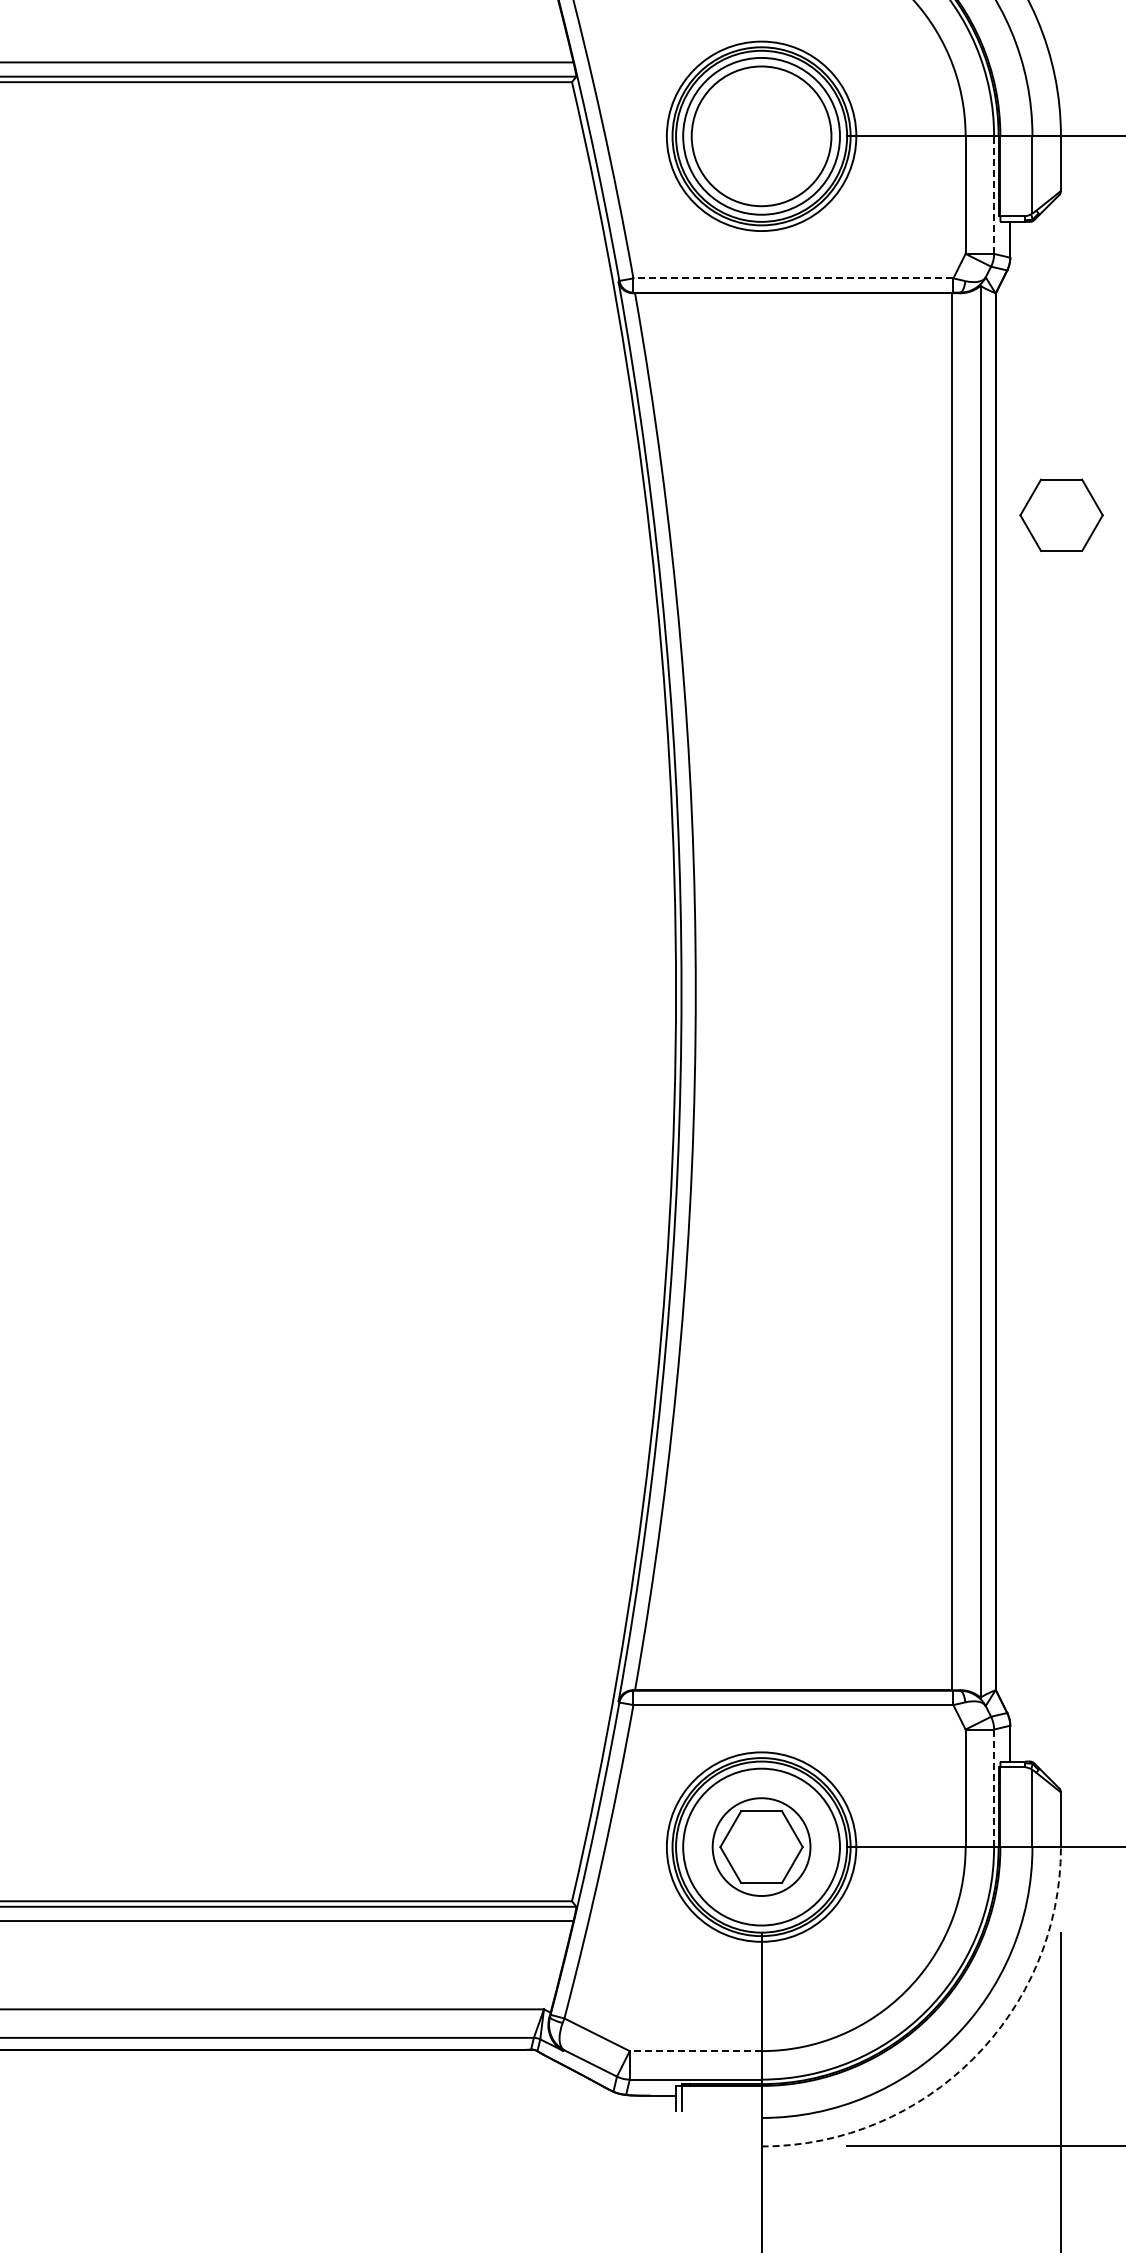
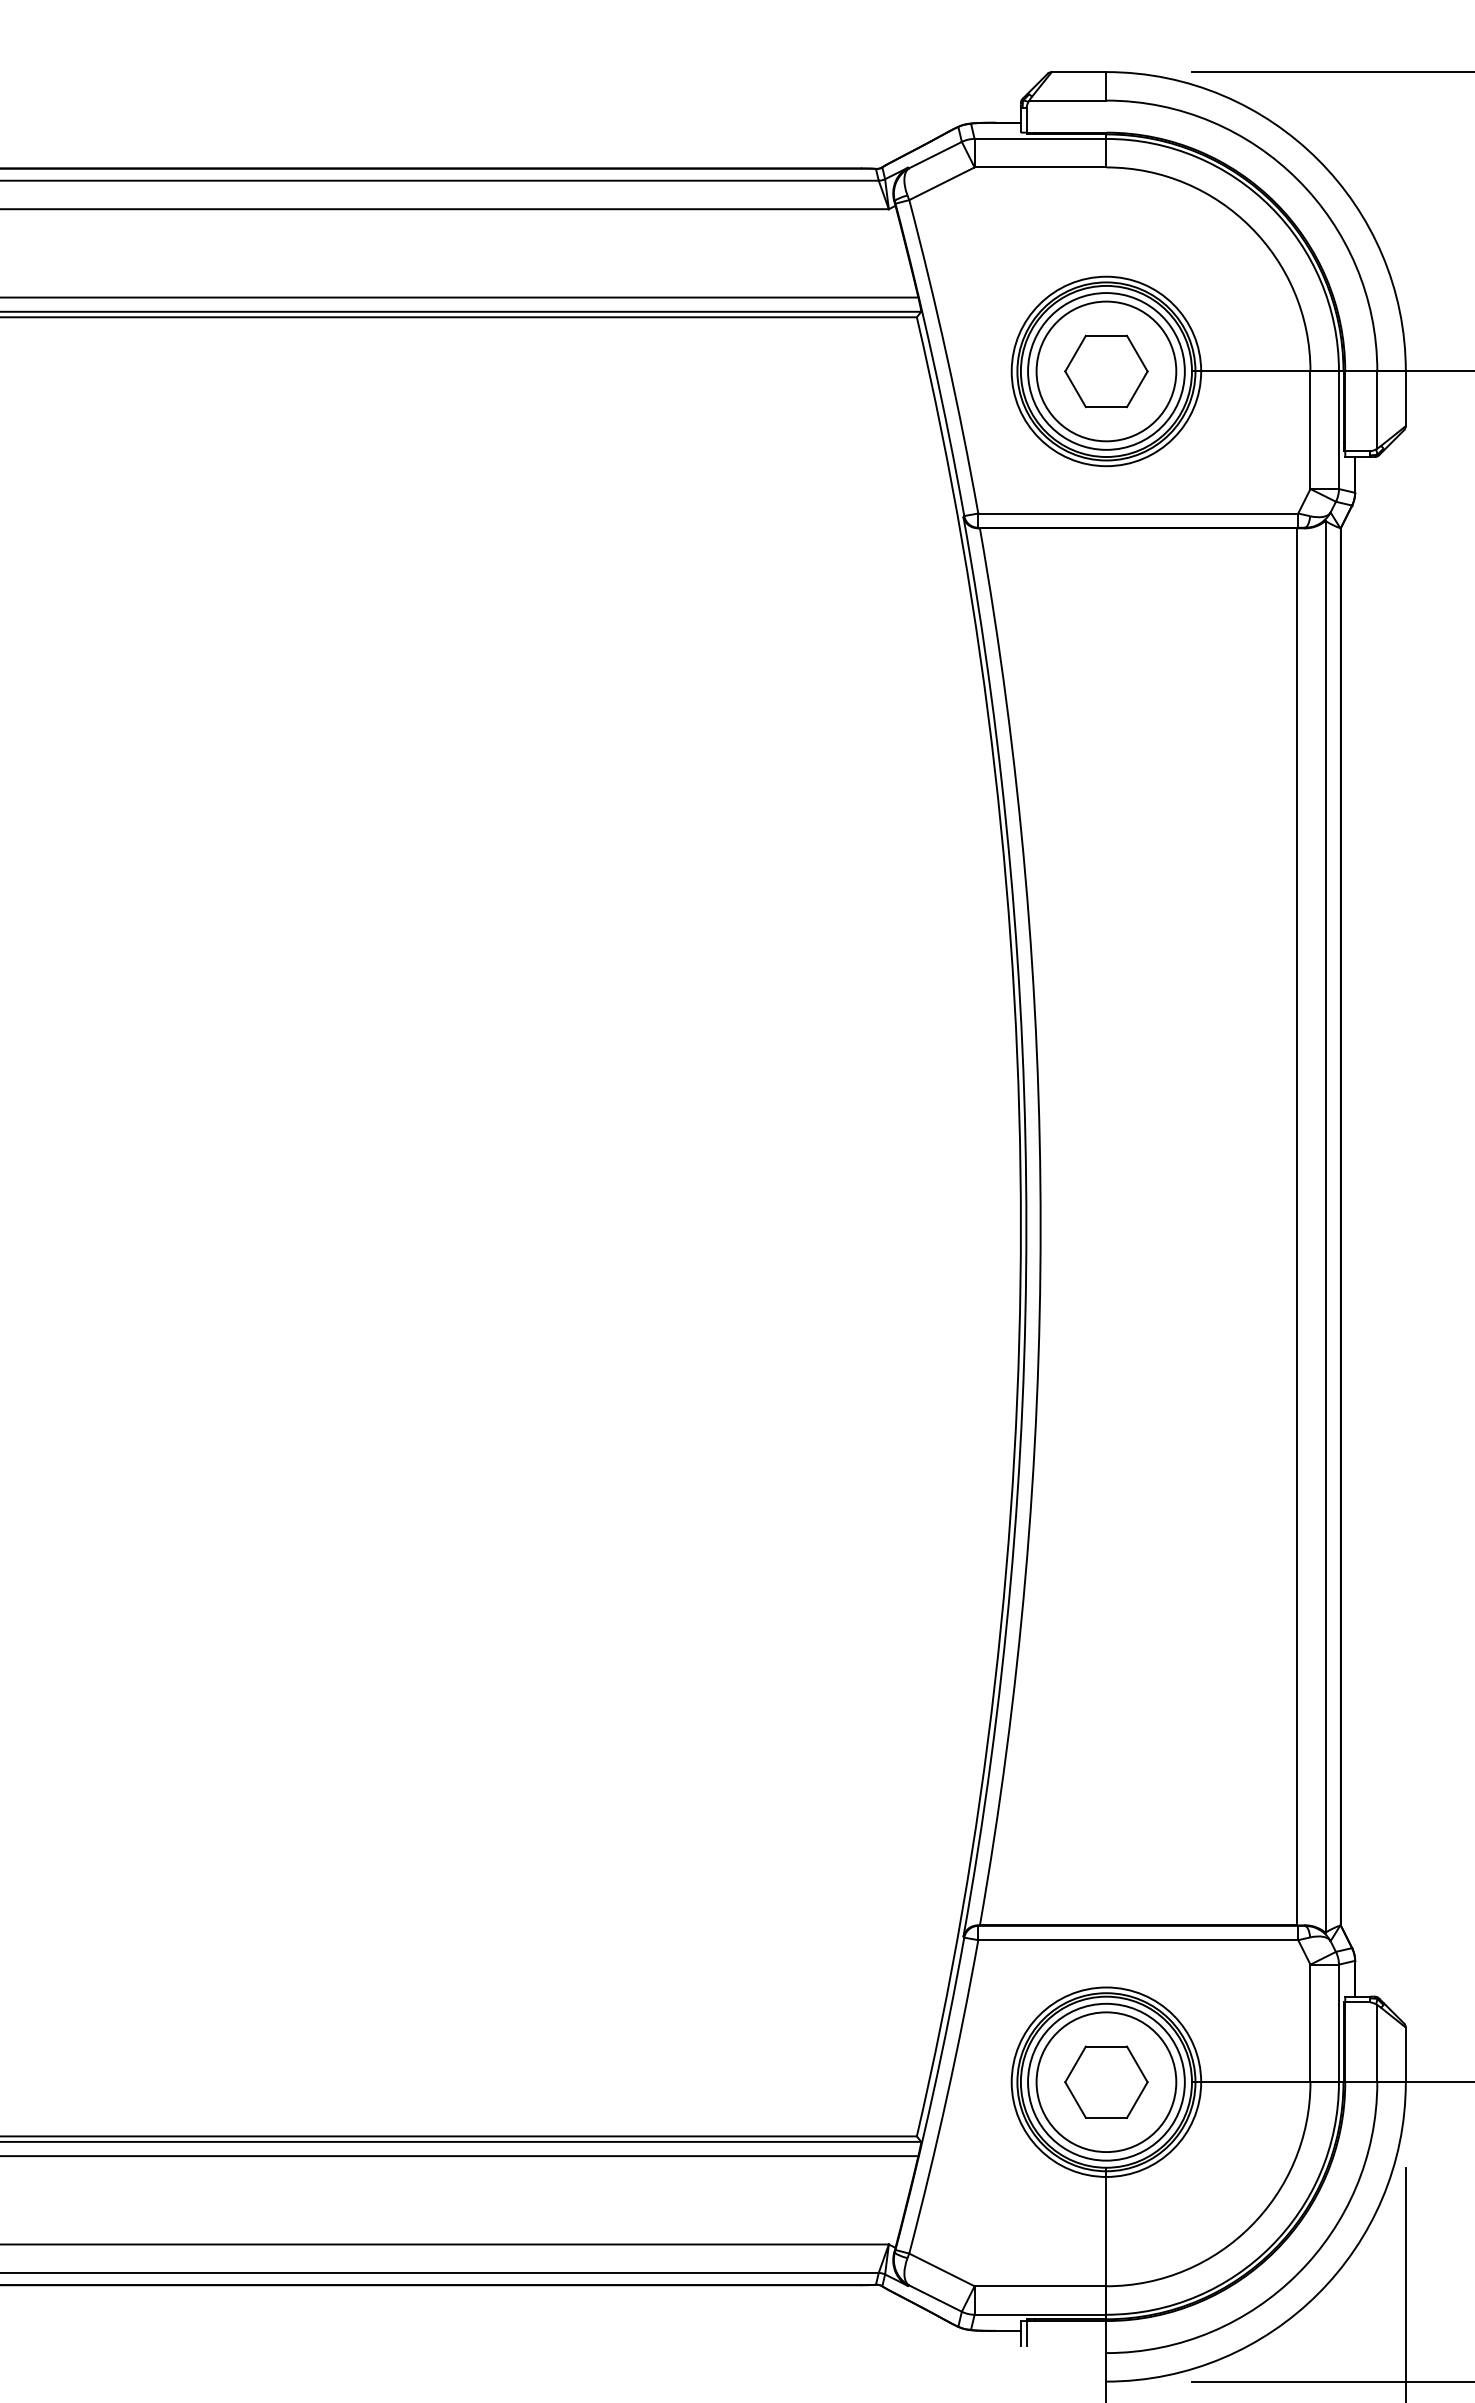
line: (993, 195) -> (1338, 430), dashed -> solid
line: (793, 278) -> (1138, 513), dashed -> solid
part: (1061, 515) -> (1106, 371), moved
line: (993, 1788) -> (1338, 2023), dashed -> solid
circle: (761, 1847) -> (1106, 2082), size x1.43
line: (695, 2051) -> (1040, 2286), dashed -> solid
arc: (973, 2058) -> (1318, 2293), dashed -> solid

